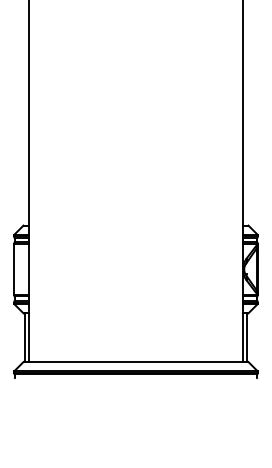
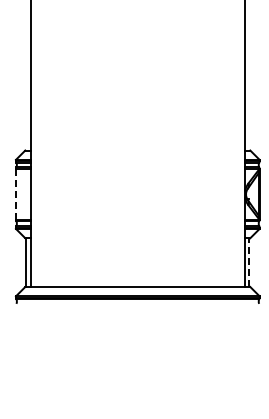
line: (14, 269) -> (16, 194), solid -> dashed
line: (247, 337) -> (249, 262), solid -> dashed

